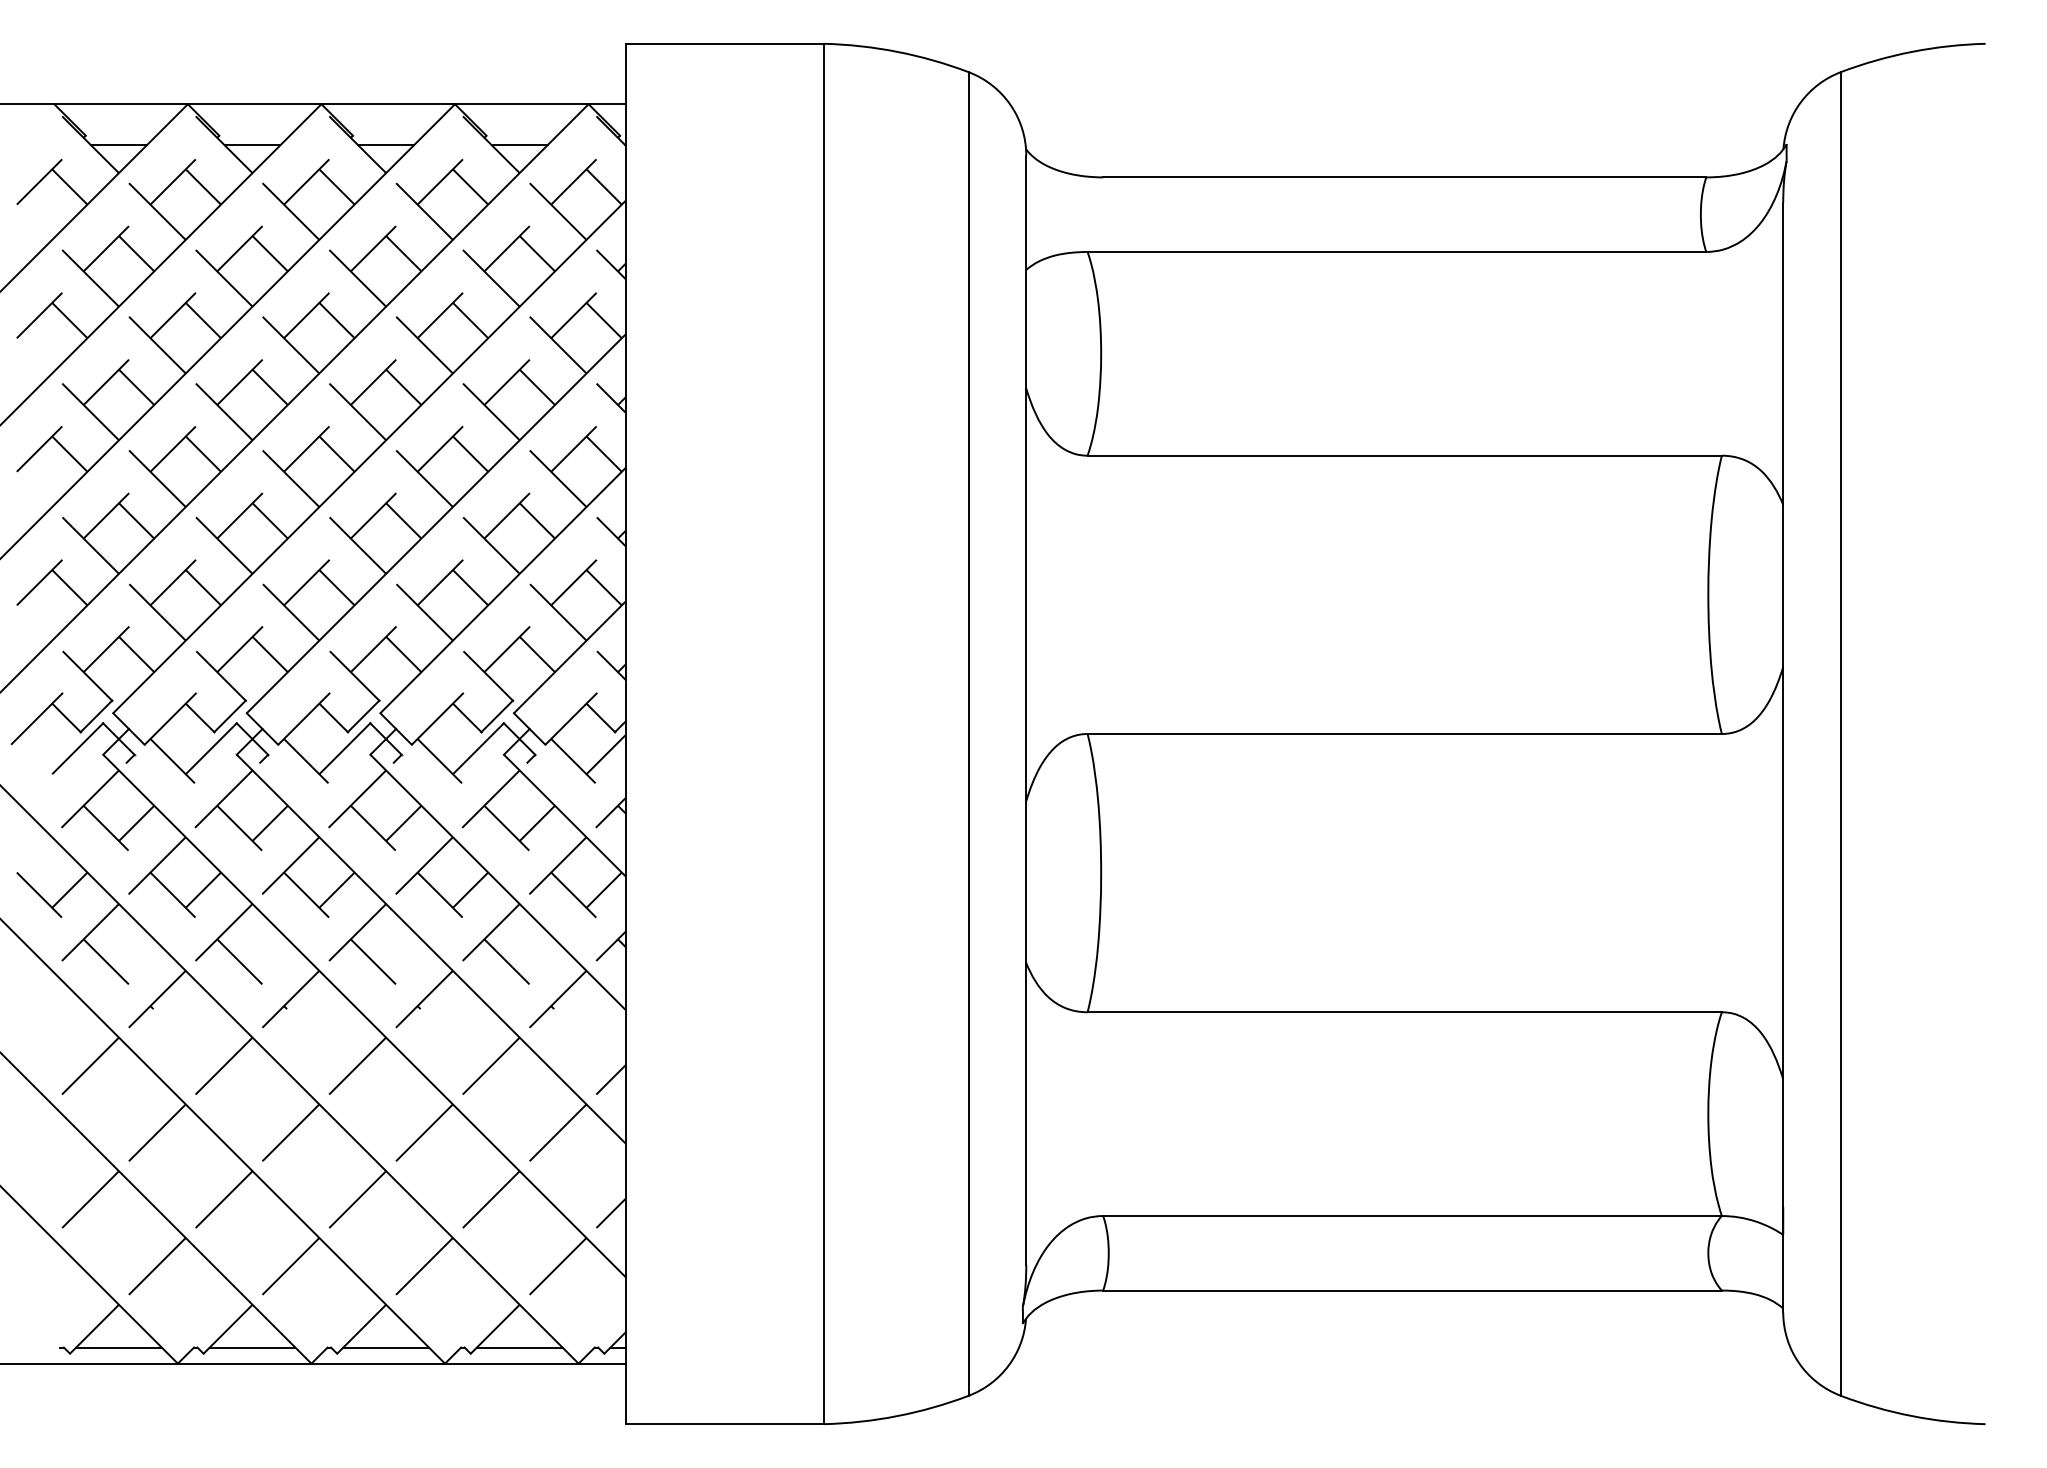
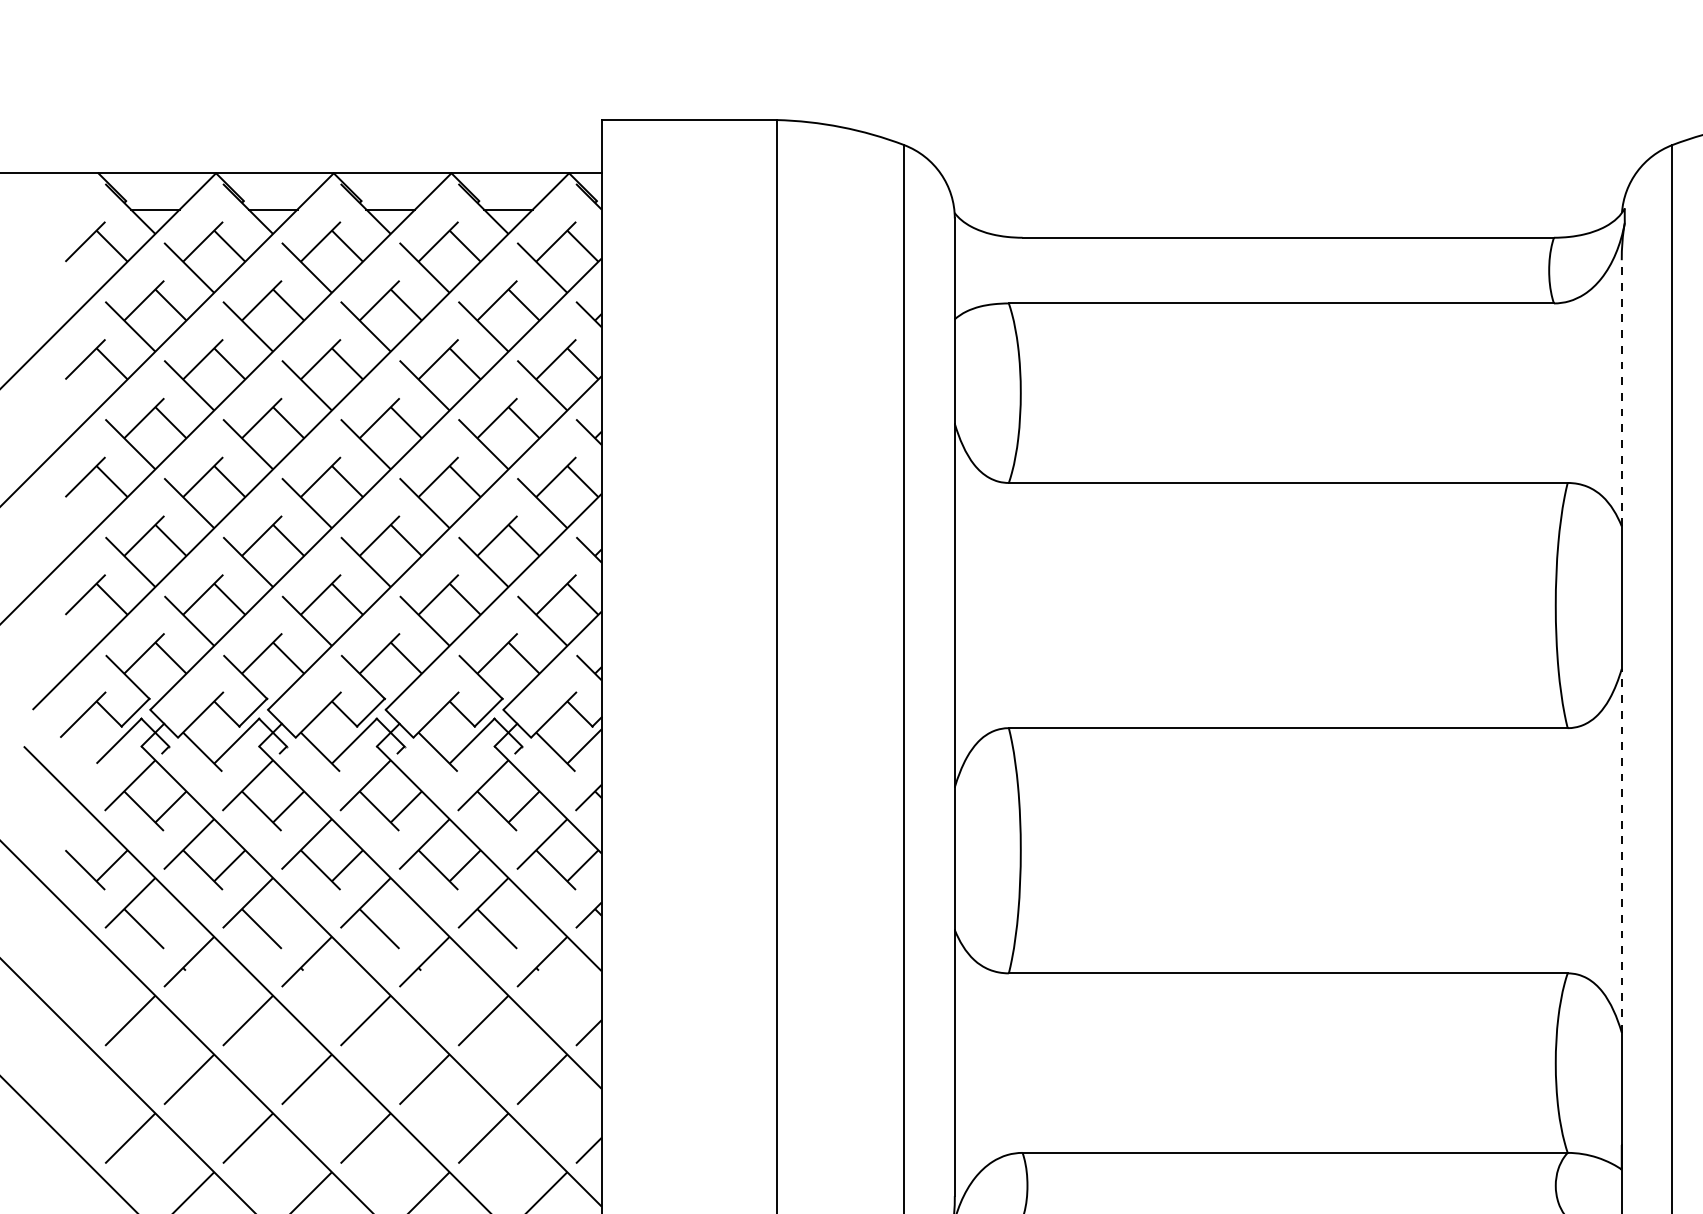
line: (1783, 353) -> (1622, 392), solid -> dashed
line: (1783, 872) -> (1622, 850), solid -> dashed

